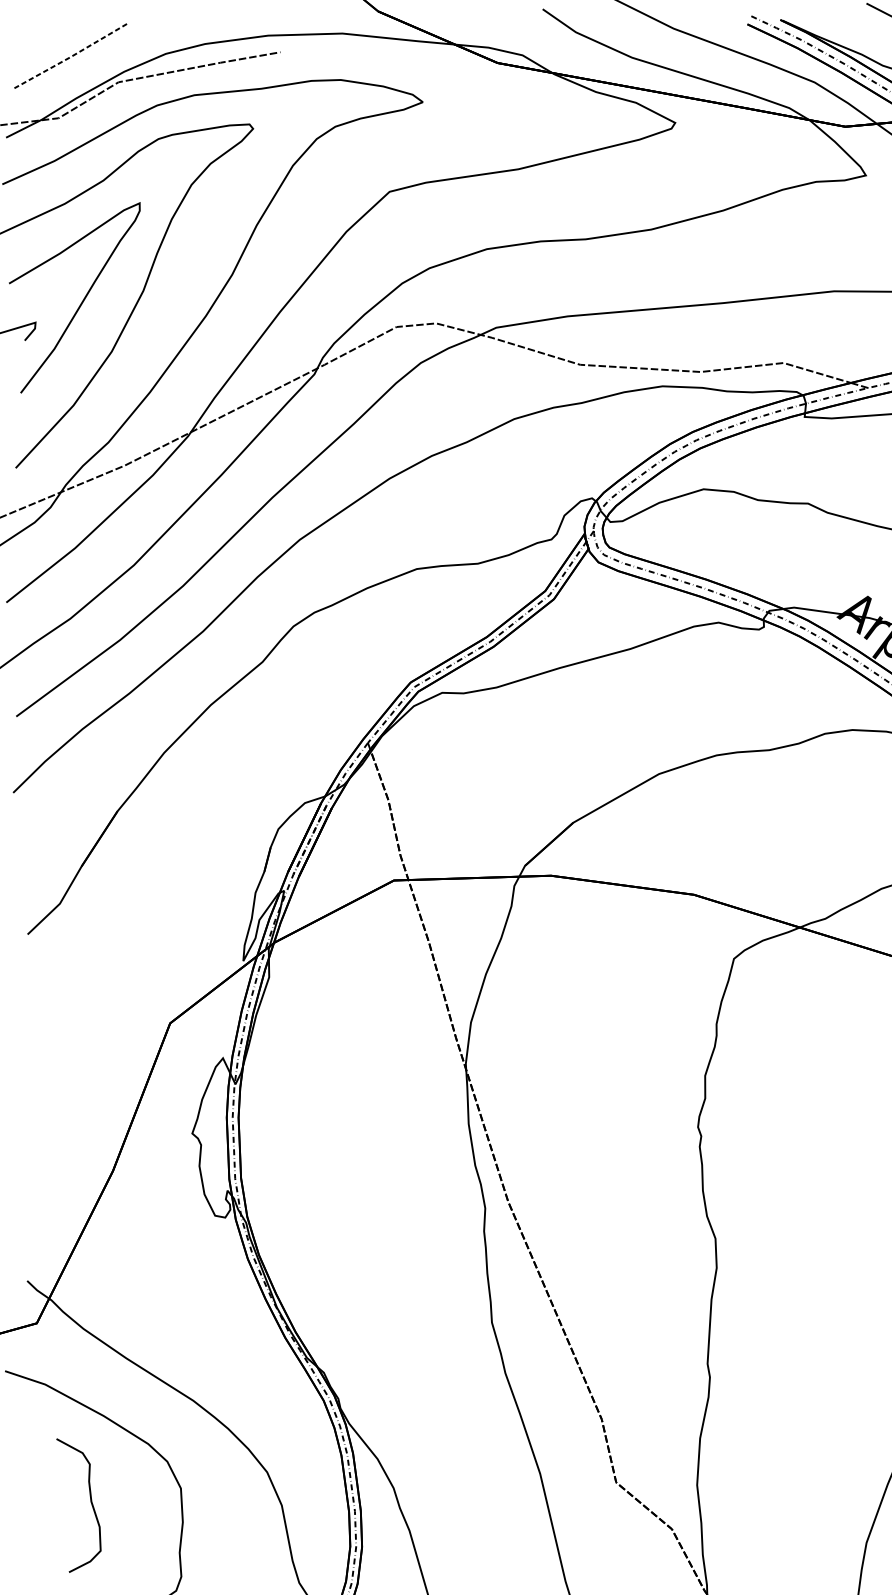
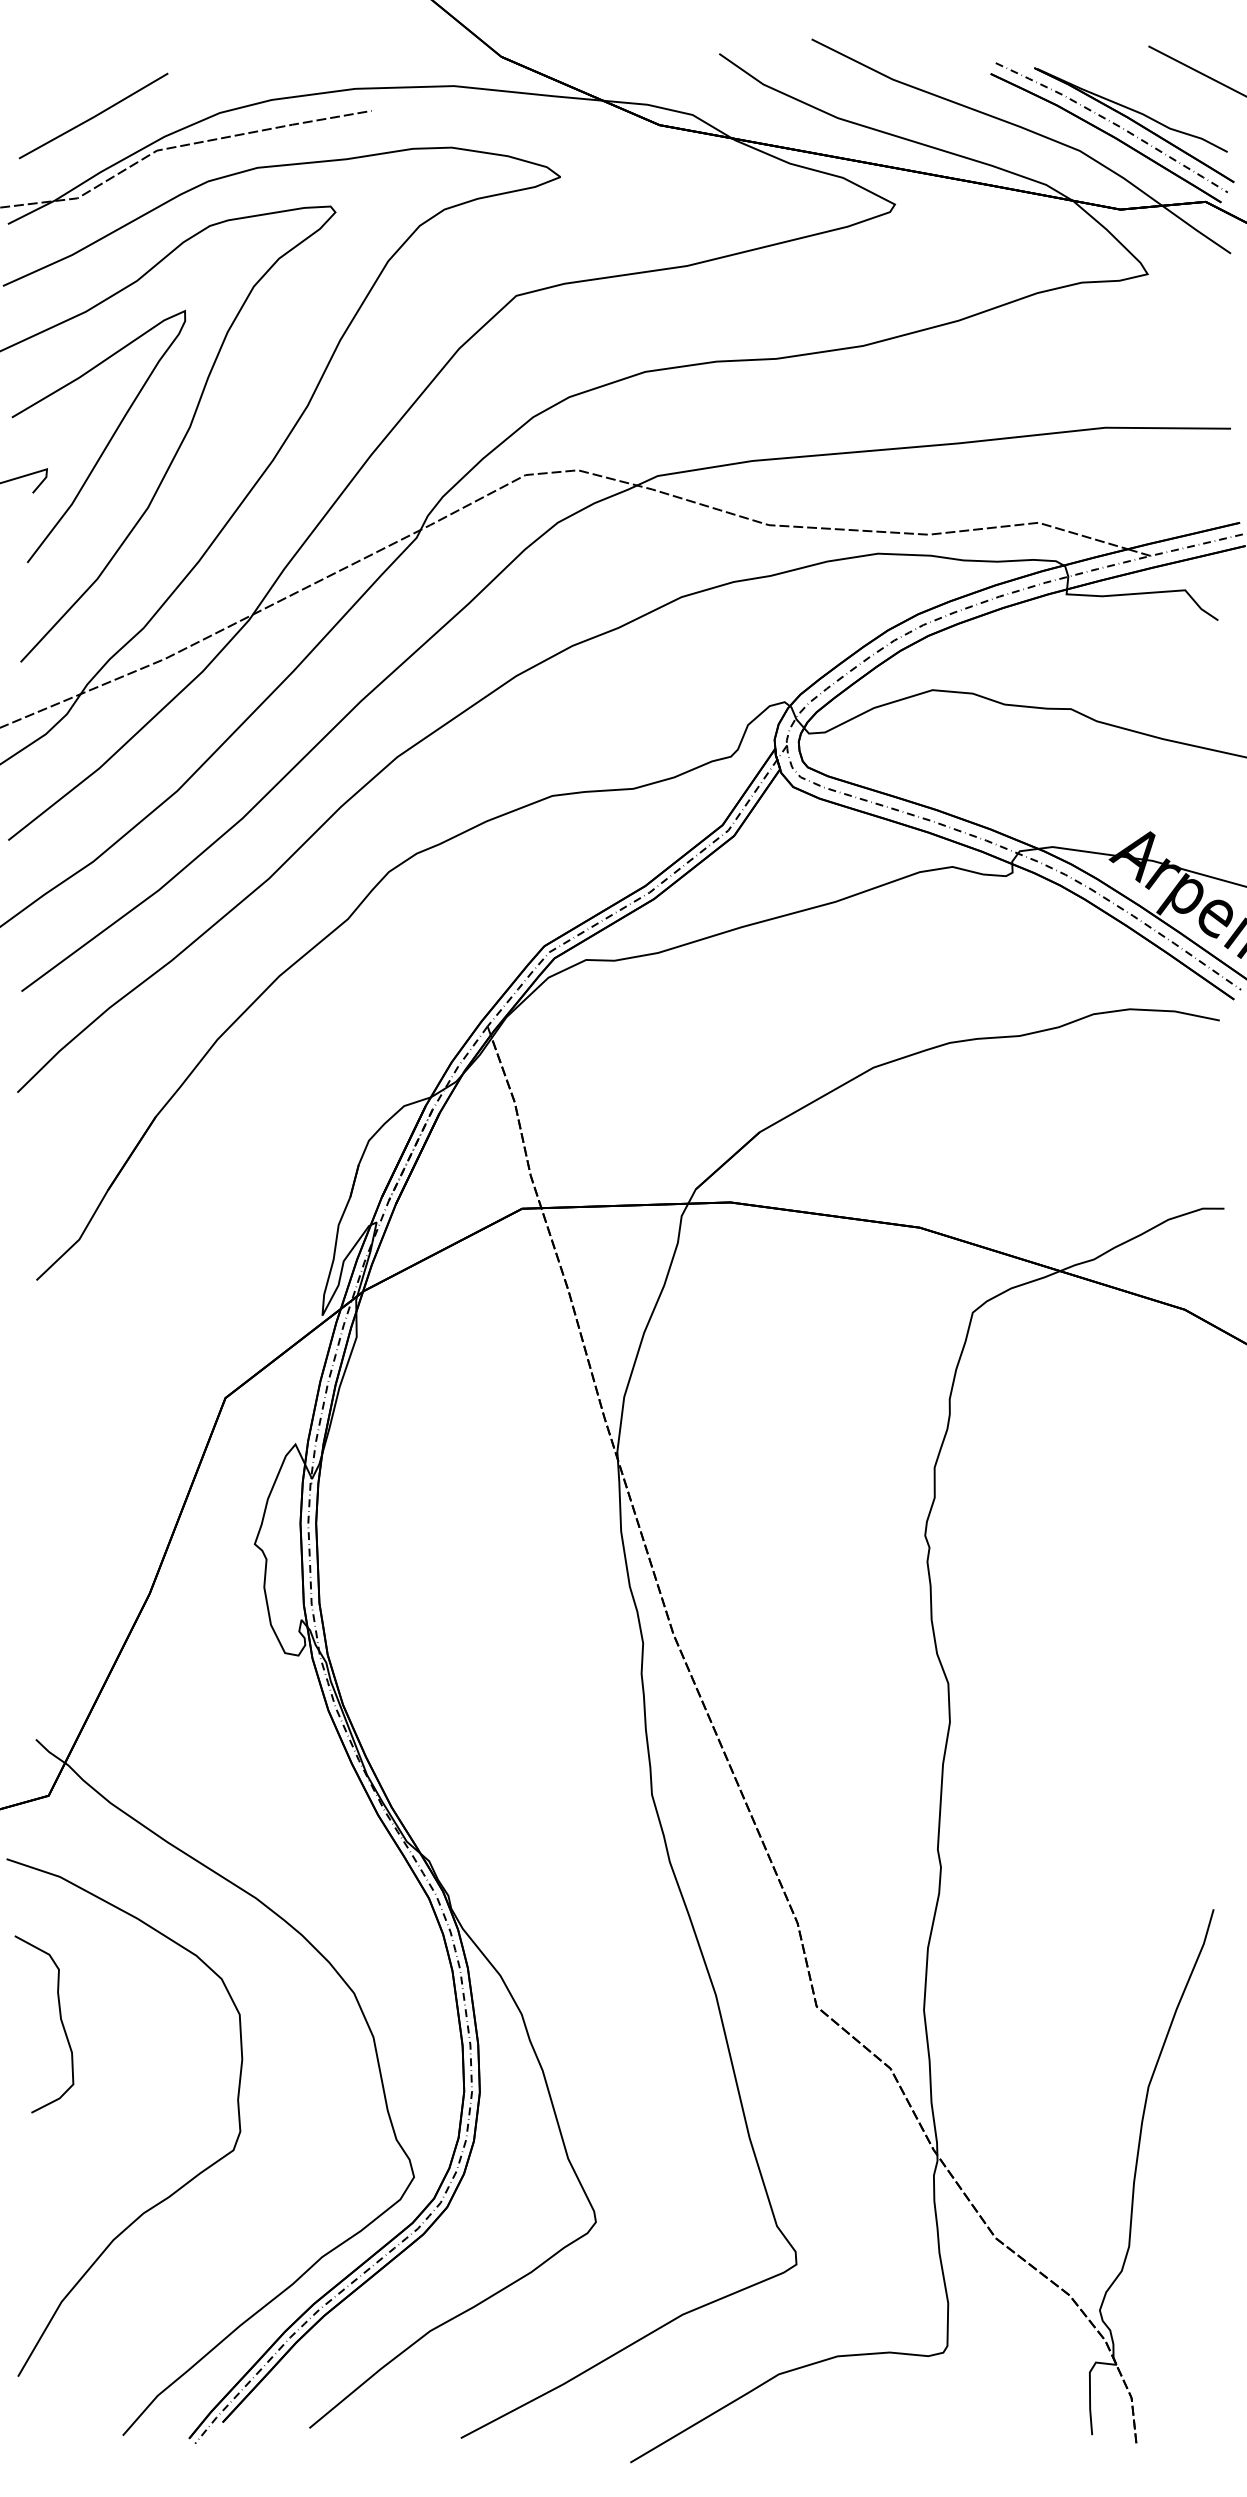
line: (70, 57) -> (93, 117), dashed -> solid
curve: (90, 1503) -> (60, 2021), moved

